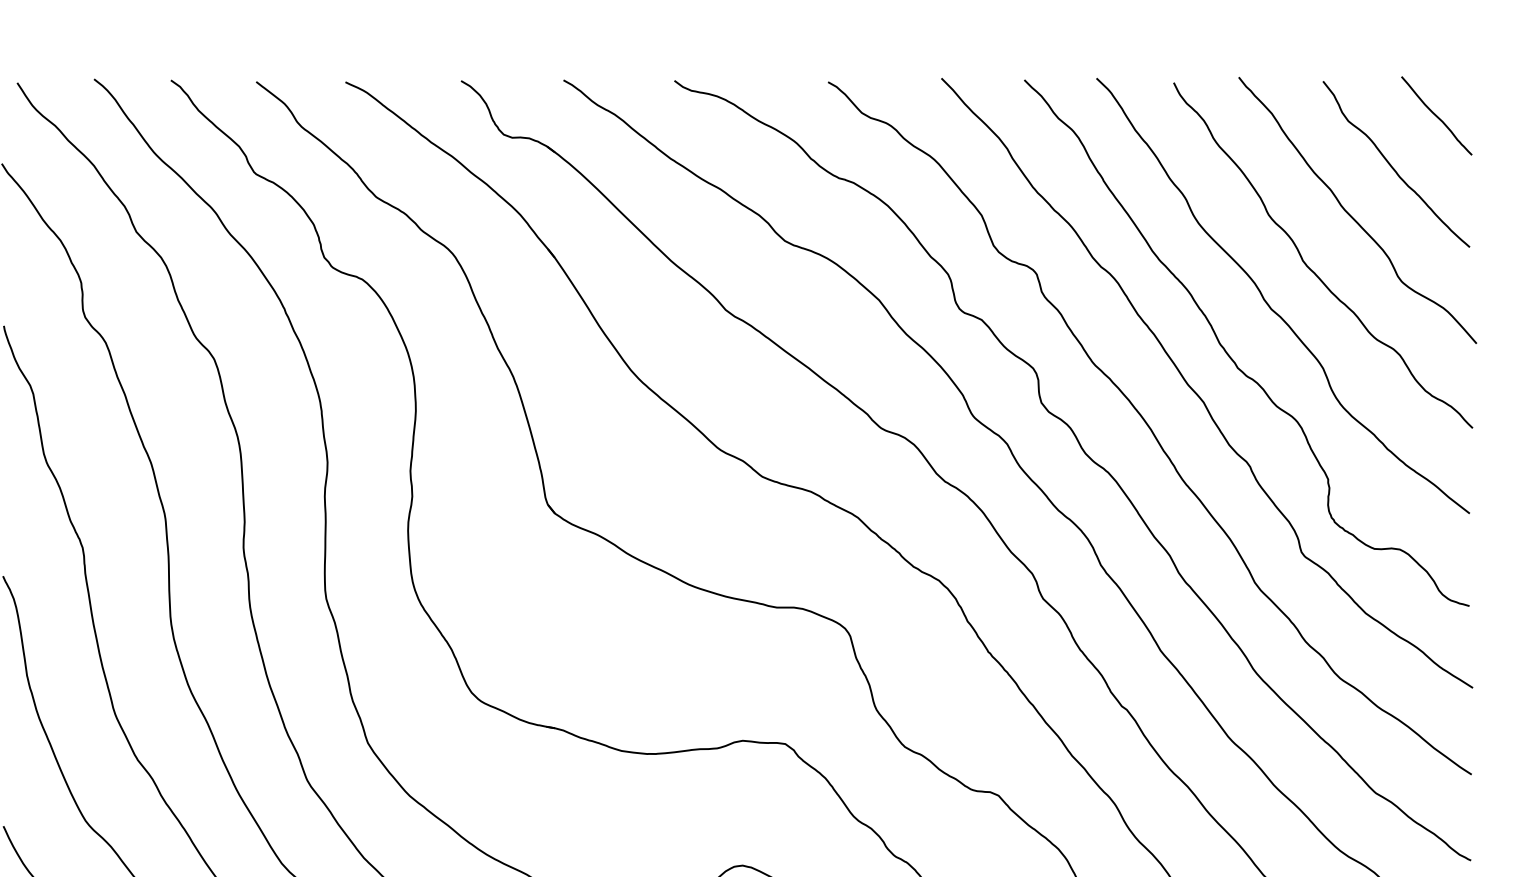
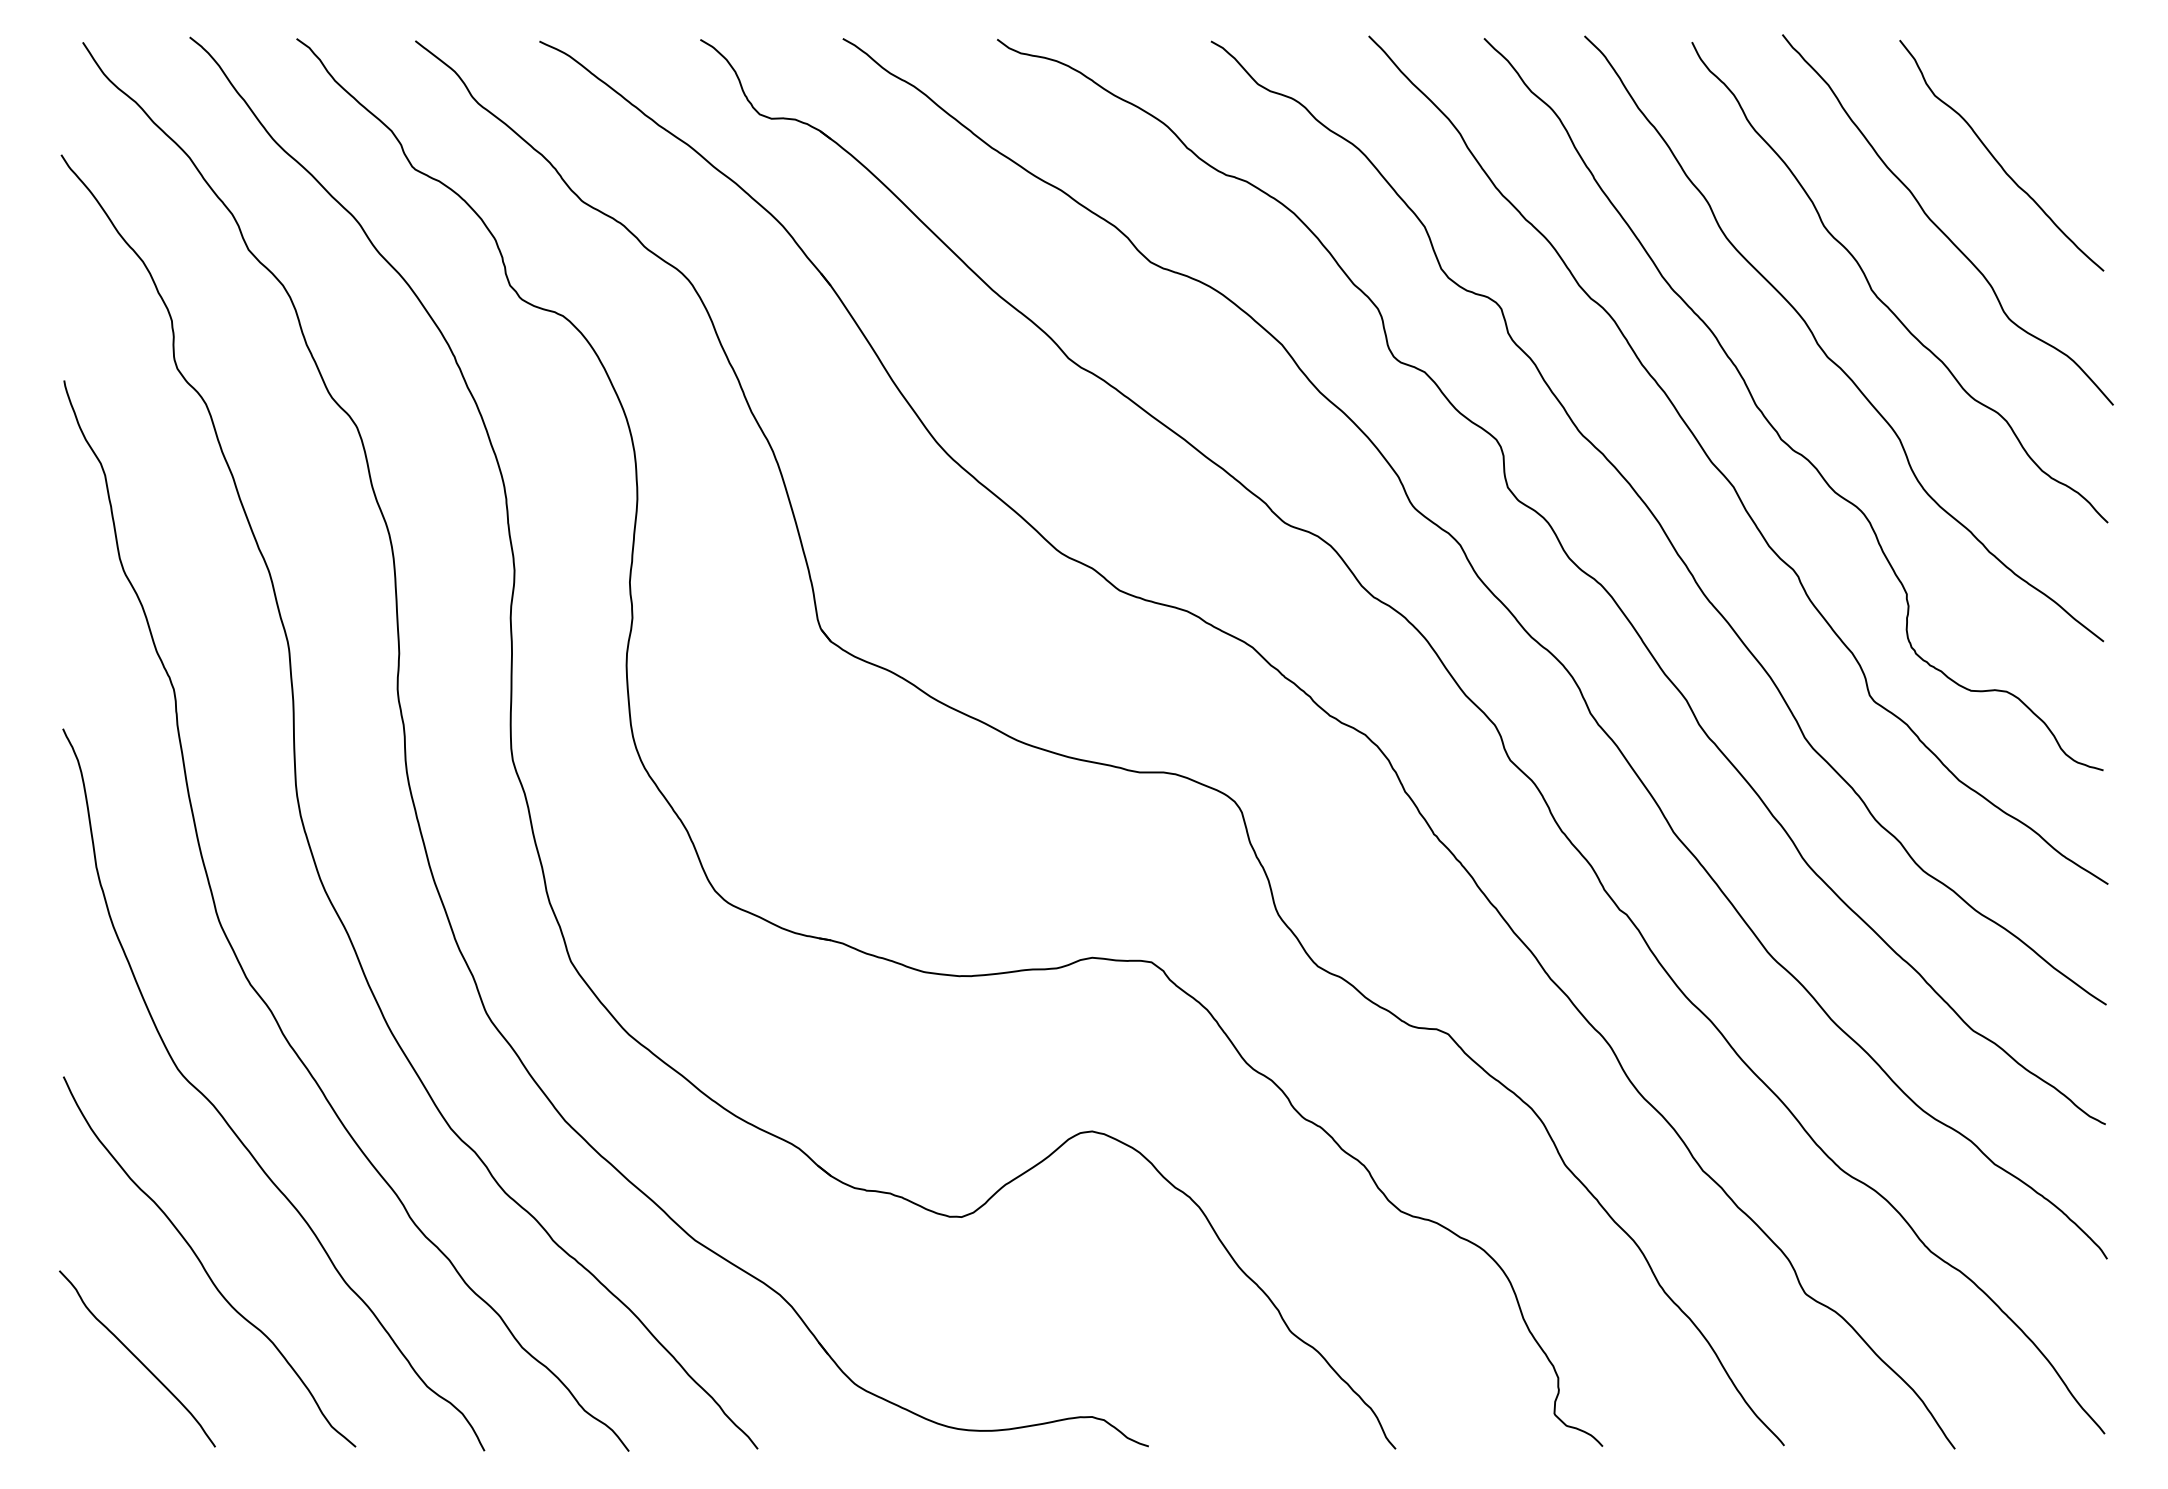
curve: (1436, 116) -> (2057, 88), removed

